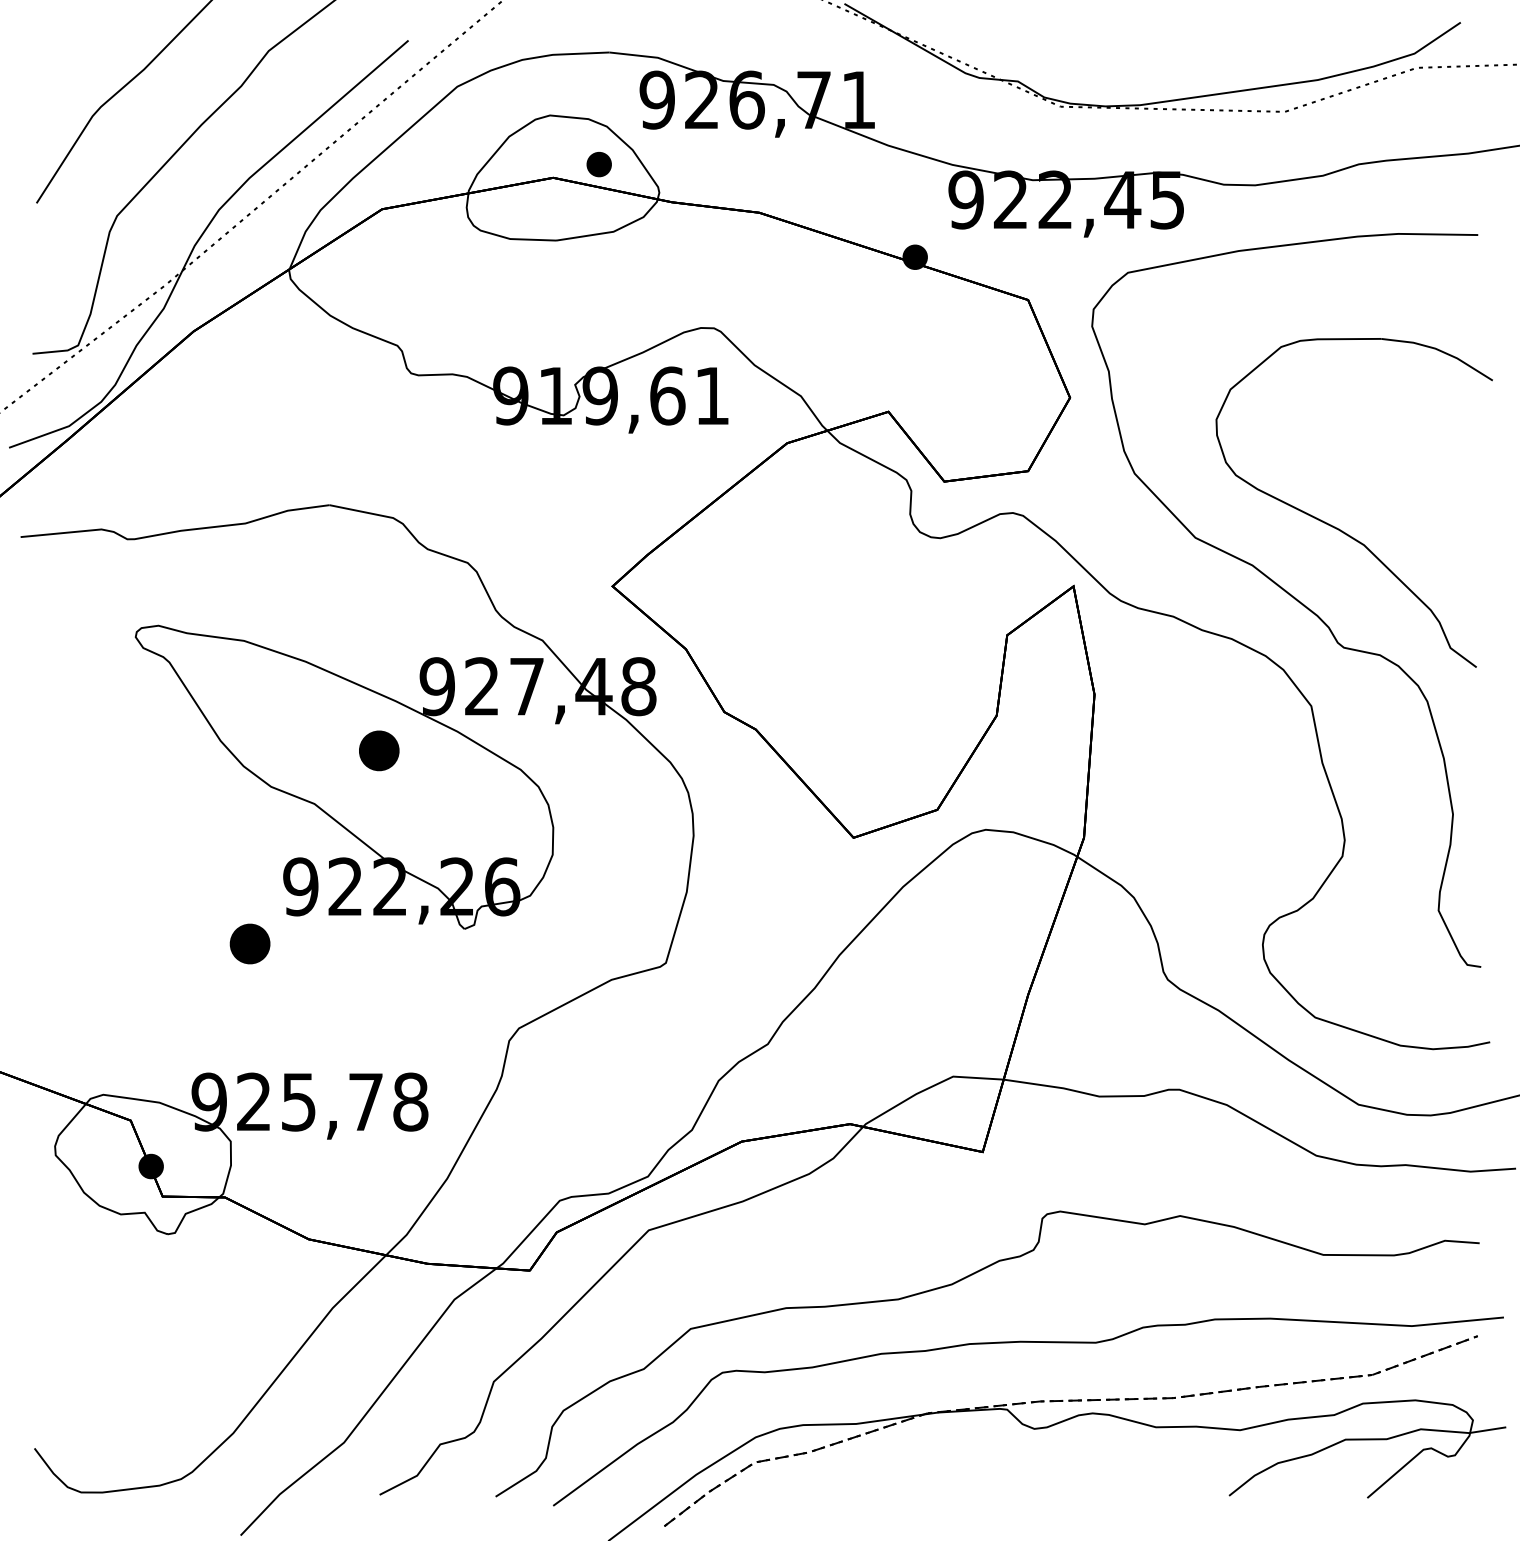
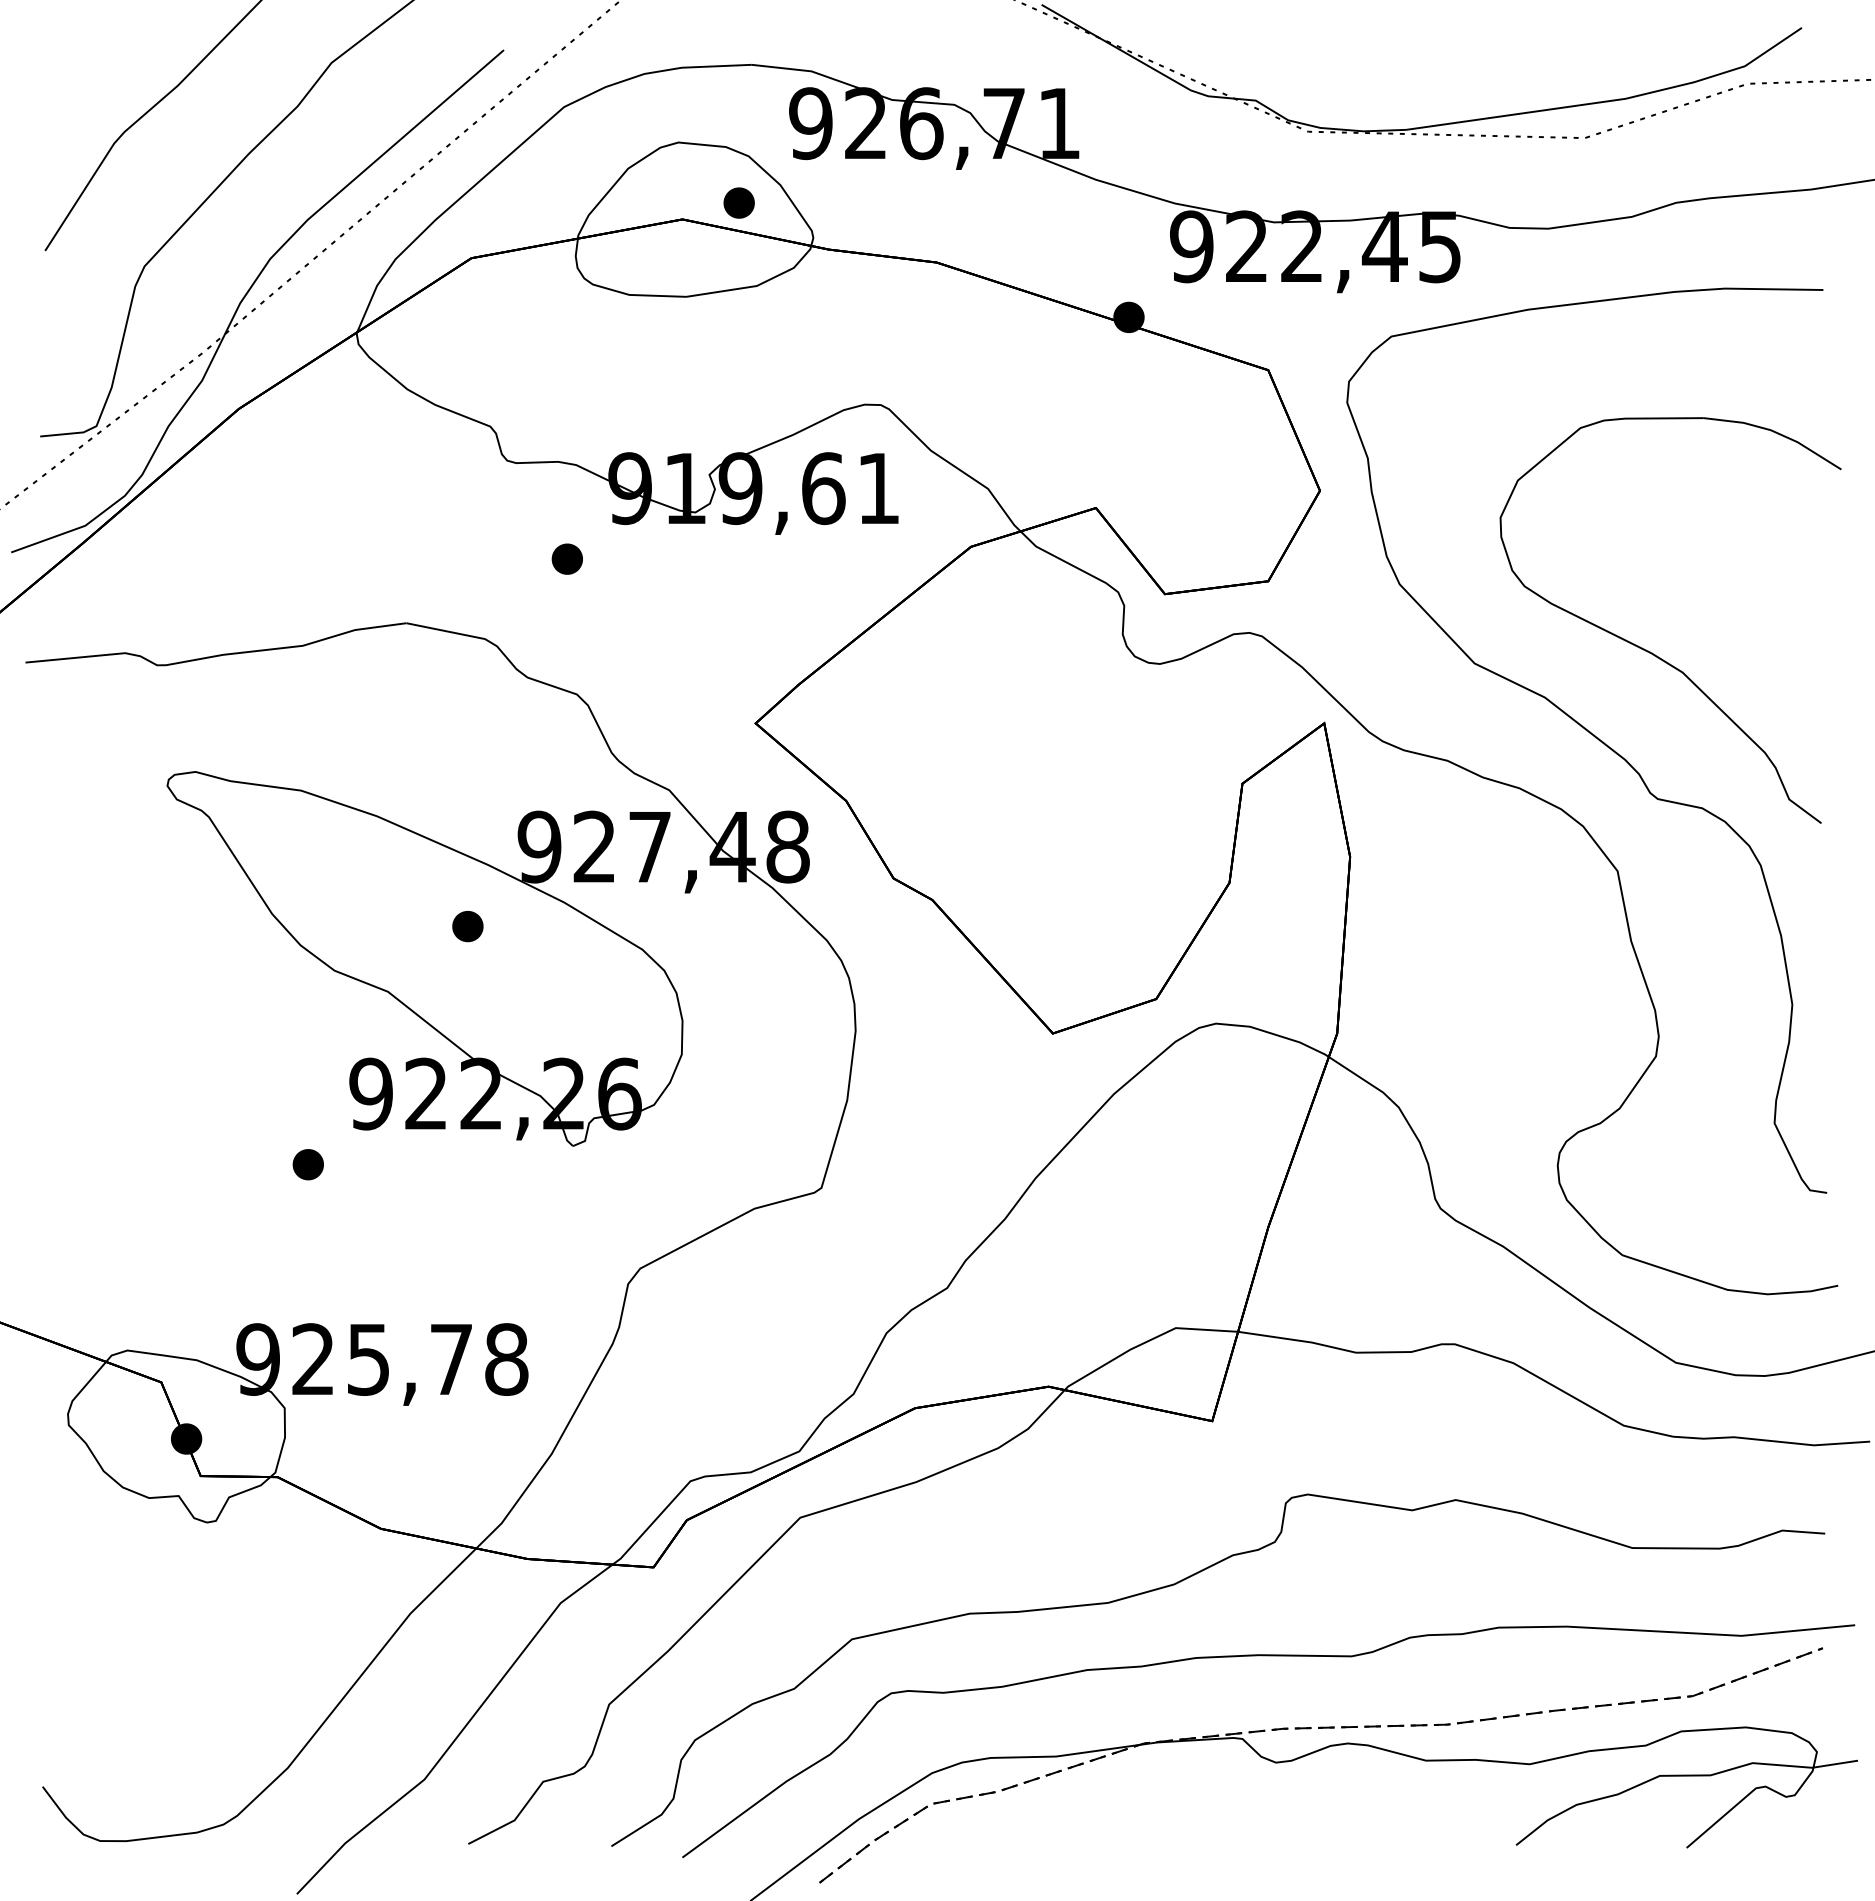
part: (459, 452) -> (566, 558), added
part: (378, 751) -> (467, 926), size x0.62
part: (249, 943) -> (307, 1164), size x0.62

